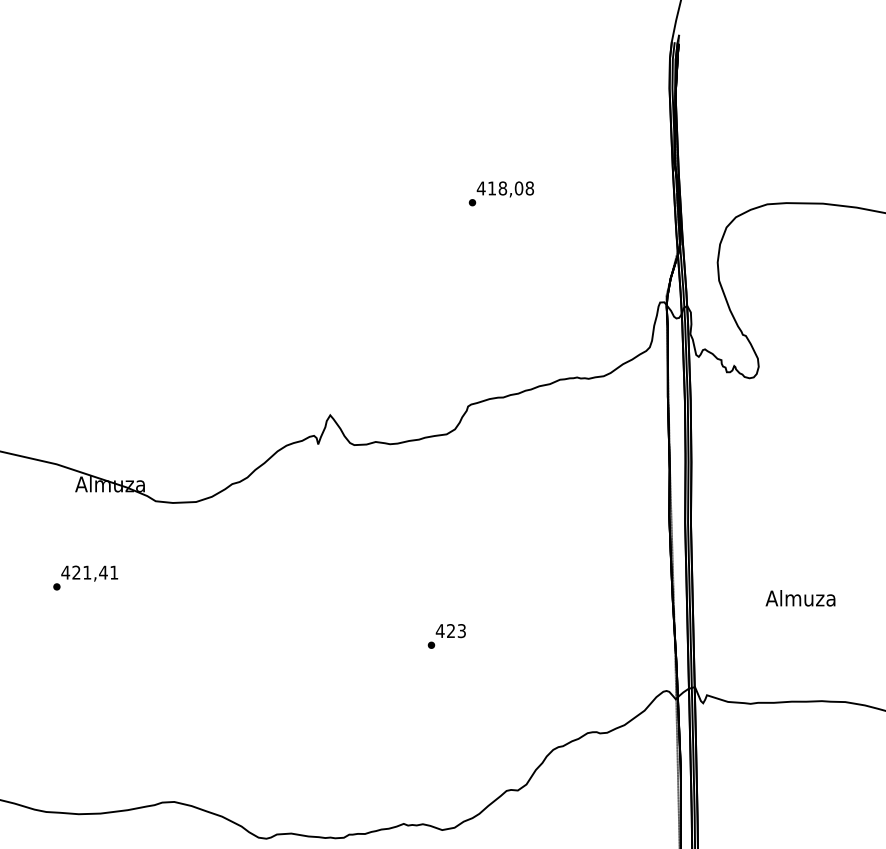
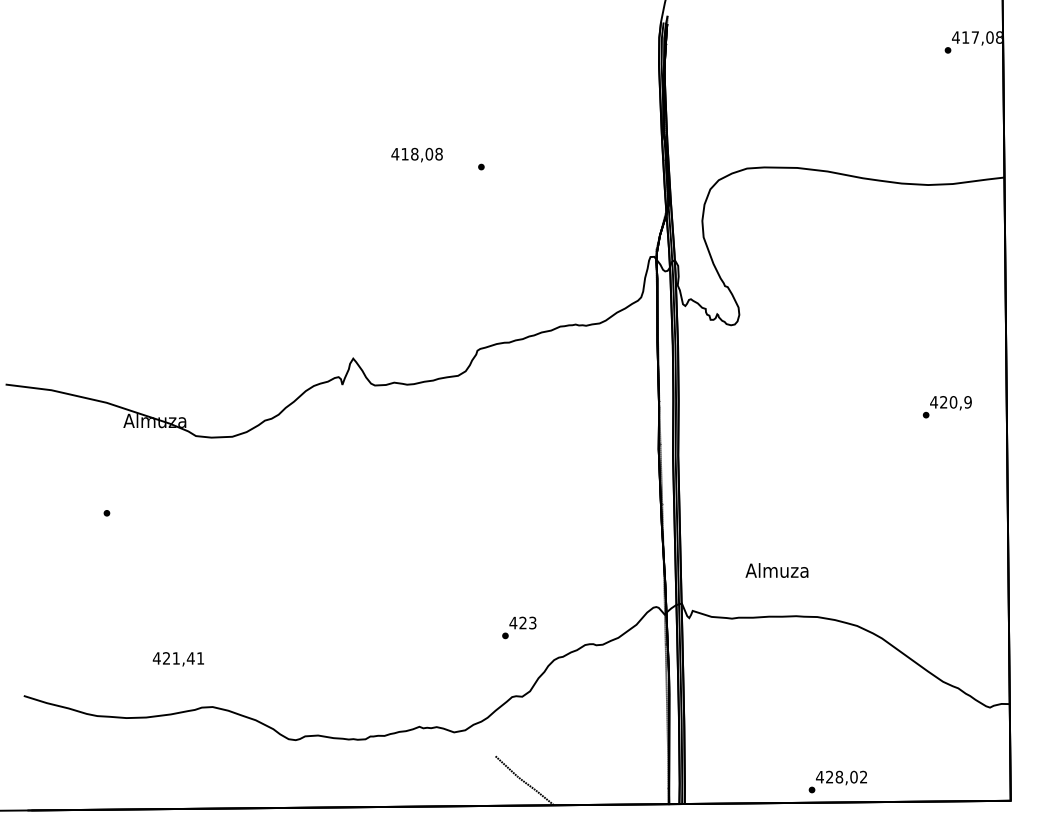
text: (504, 188) -> (416, 154), moved
text: (88, 573) -> (177, 659), moved
text: (799, 598) -> (776, 570), moved
text: (447, 635) -> (519, 627), moved

